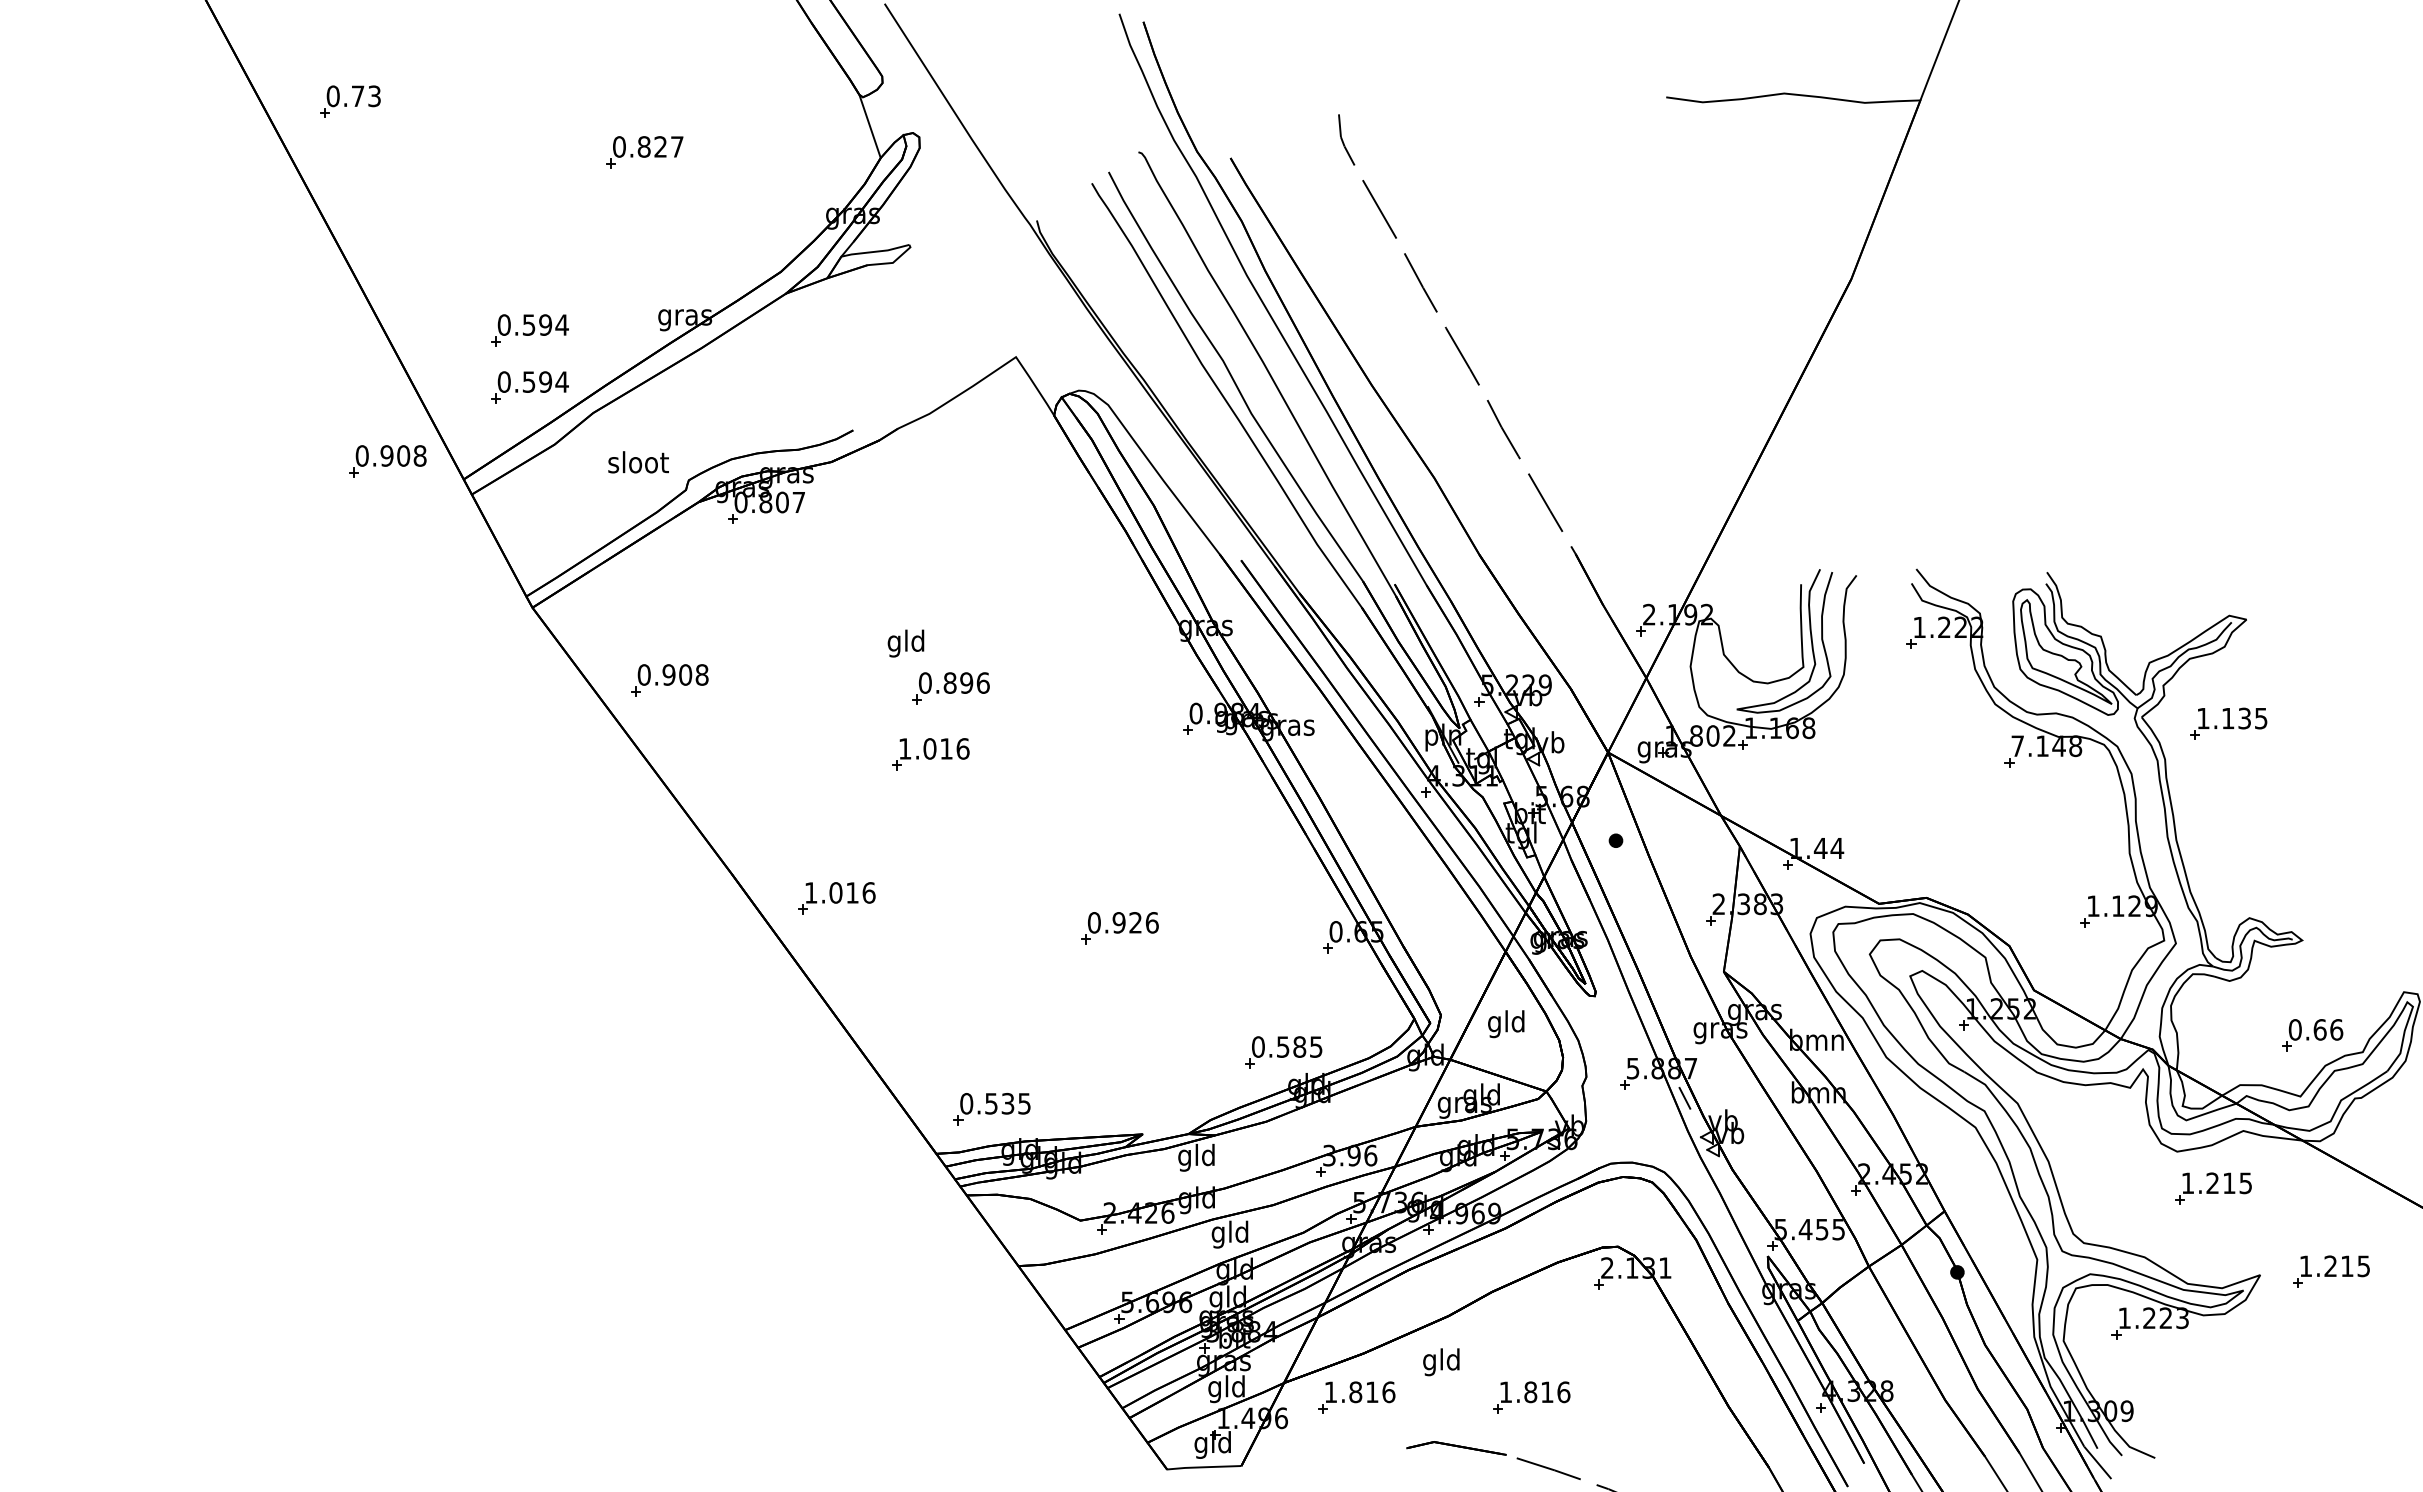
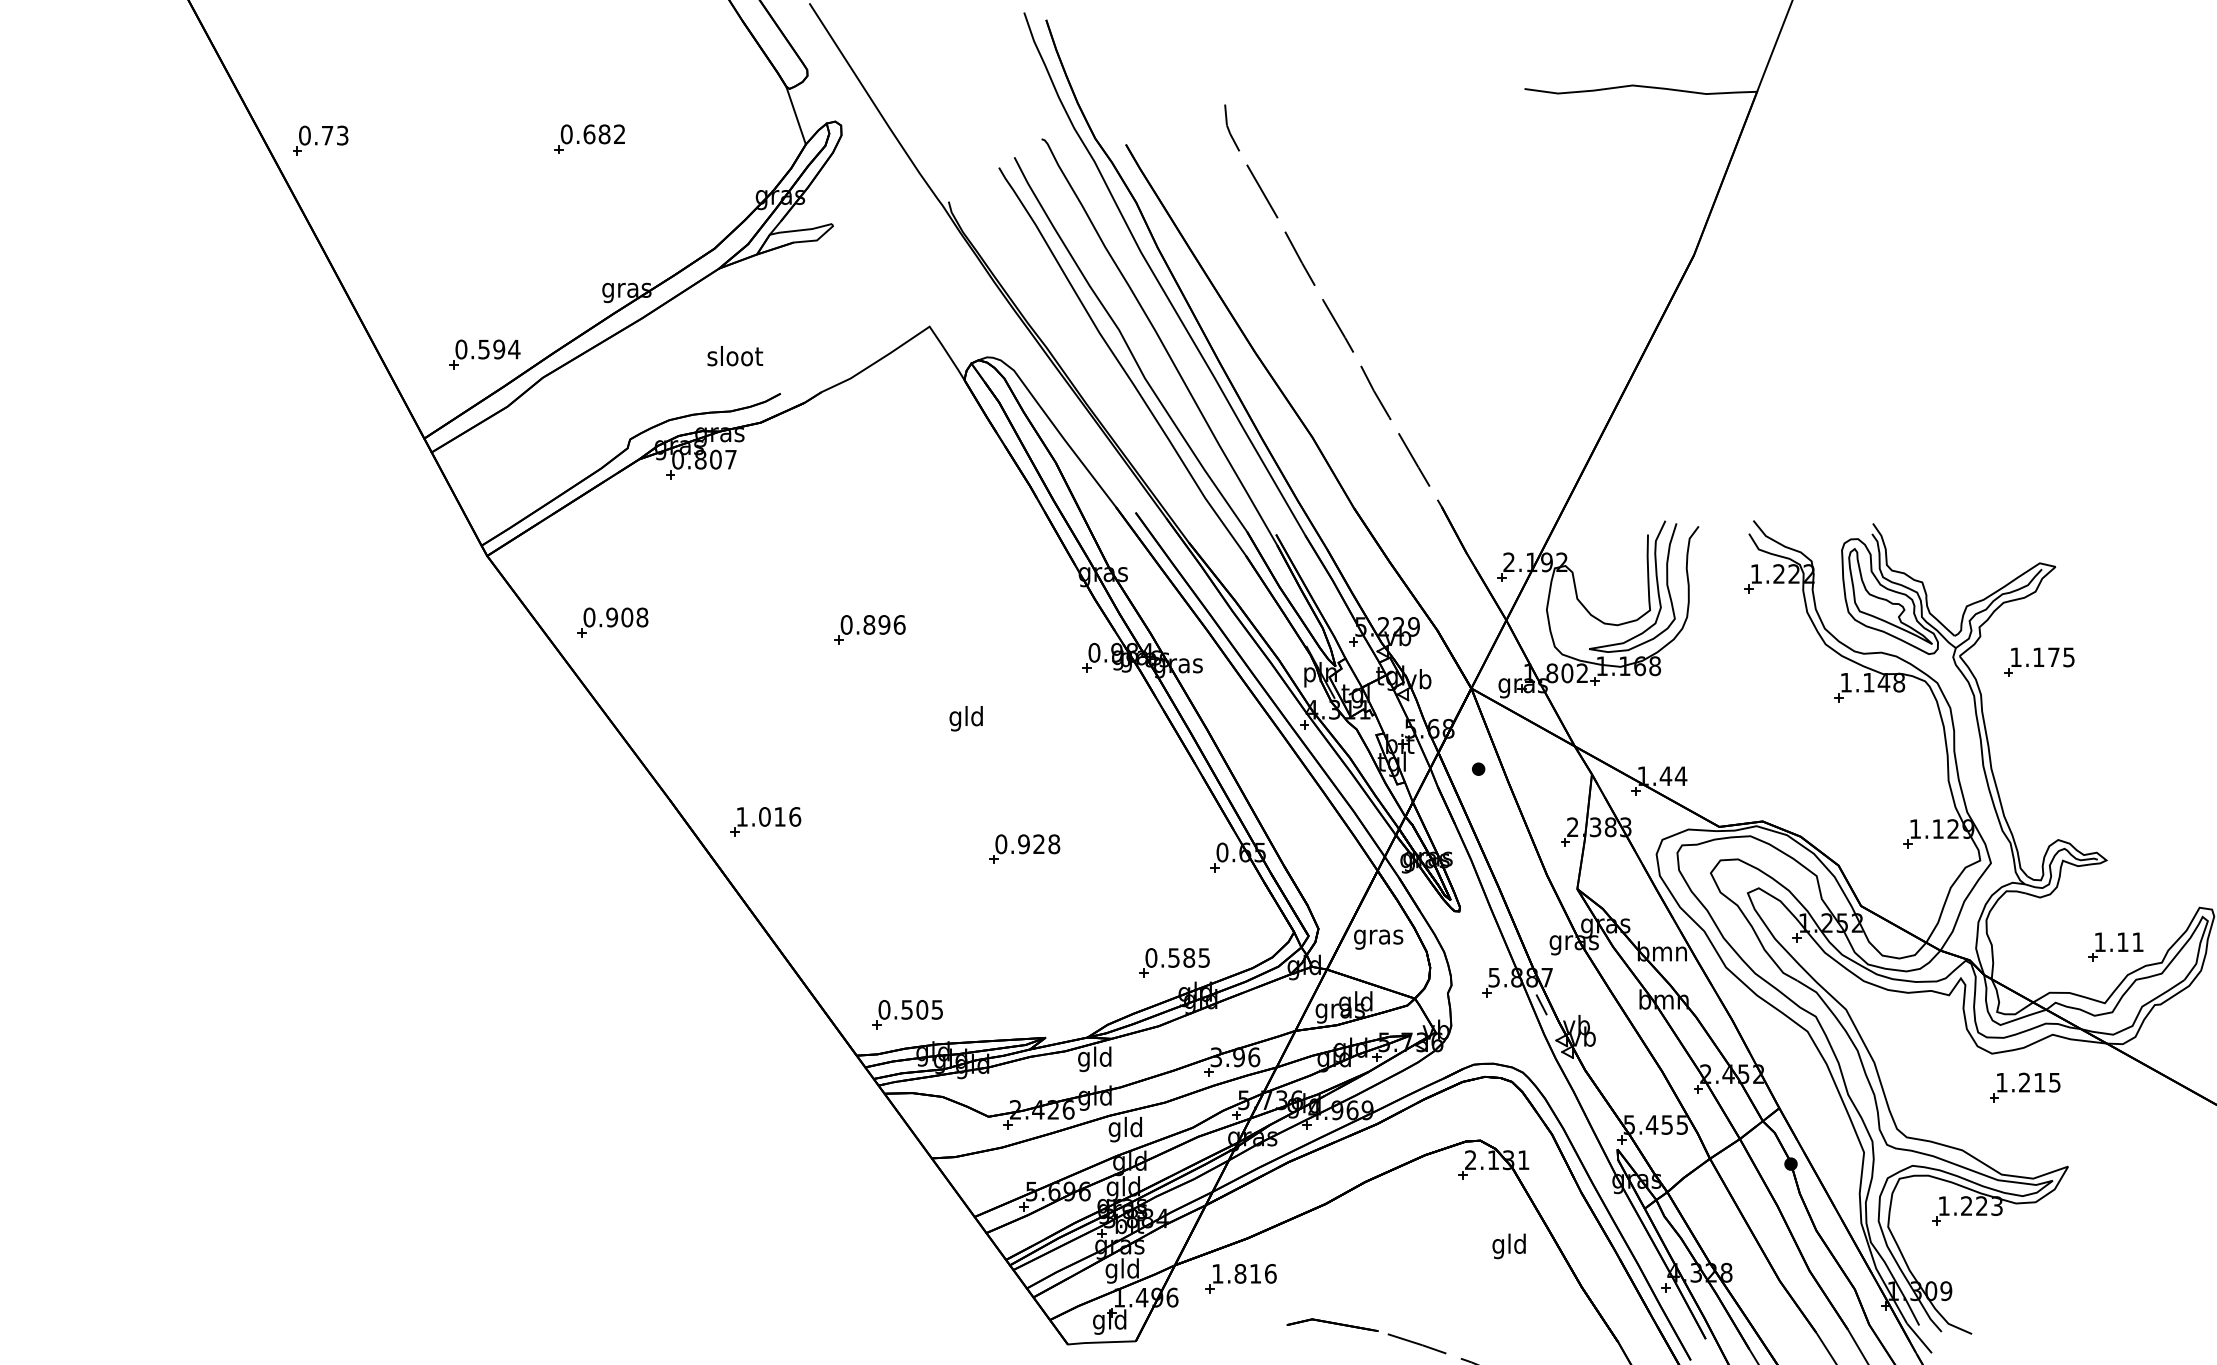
part: (350, 101) -> (320, 140), moved
text: (660, 146) -> (604, 133), 0.827 -> 0.682
part: (529, 330) -> (484, 302), removed
part: (387, 461) -> (354, 422), removed
text: (638, 462) -> (735, 356), moved
text: (905, 643) -> (965, 718), moved
text: (2244, 718) -> (2053, 657), 1.135 -> 1.175
text: (2017, 745) -> (1845, 682), 7.148 -> 1.148
part: (930, 754) -> (851, 690), removed
text: (1151, 922) -> (1053, 843), 0.926 -> 0.928
text: (1506, 1024) -> (1378, 937), gld -> gras
text: (2315, 1029) -> (2118, 941), 0.66 -> 1.11
text: (1007, 1103) -> (921, 1009), 0.535 -> 0.505
part: (2331, 1271) -> (2133, 1163), removed
text: (1441, 1362) -> (1509, 1246), moved
part: (1531, 1397) -> (1401, 1278), removed

